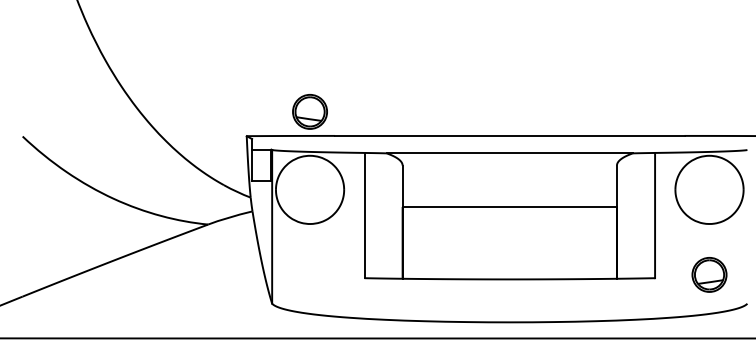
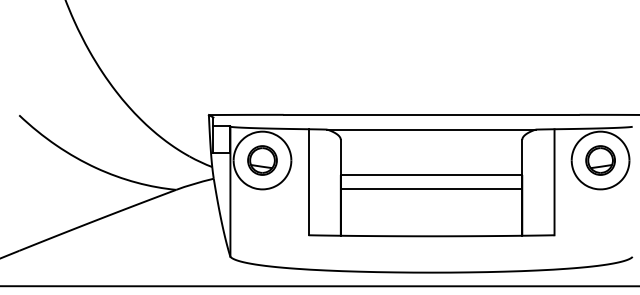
part: (309, 111) -> (262, 160), moved
line: (509, 224) -> (431, 189), added
part: (709, 274) -> (600, 160), moved

